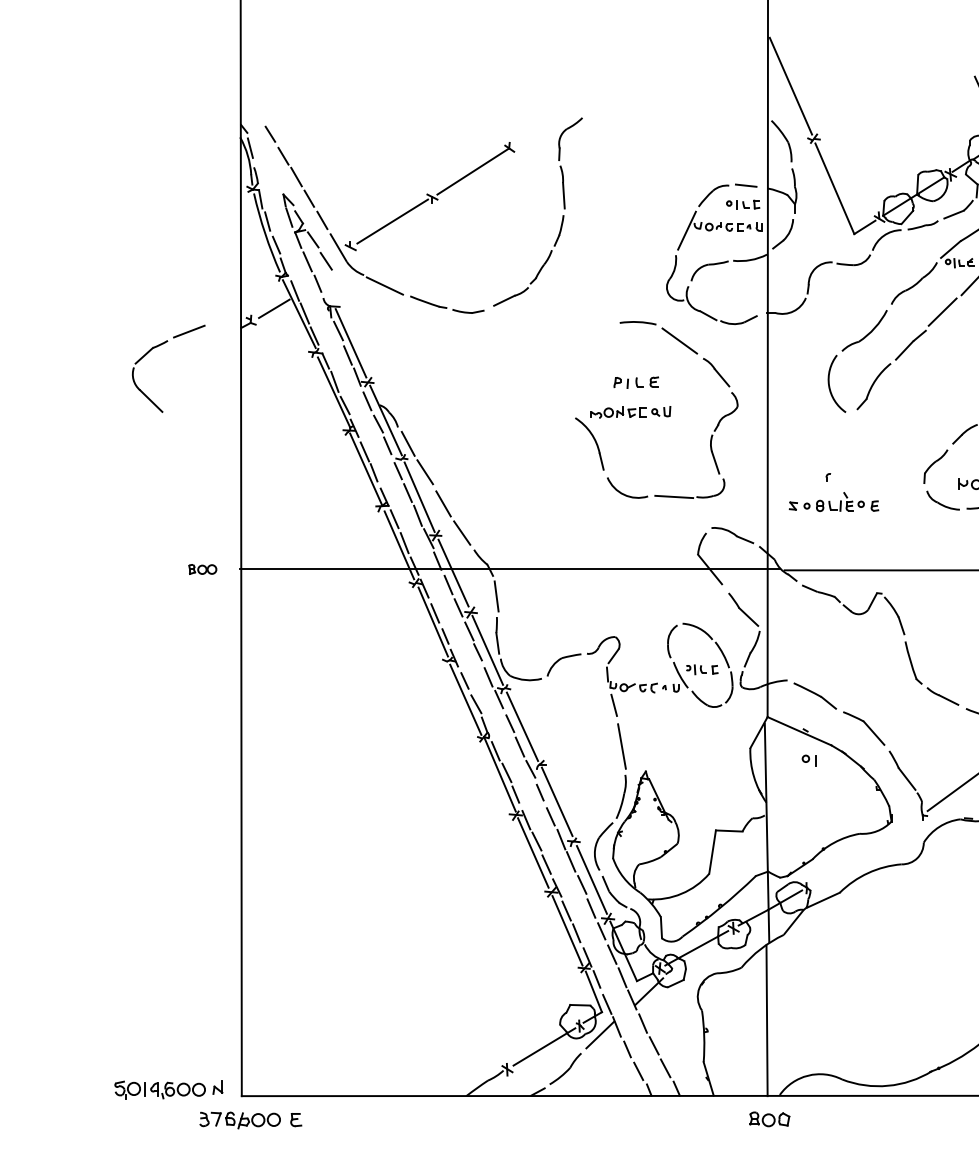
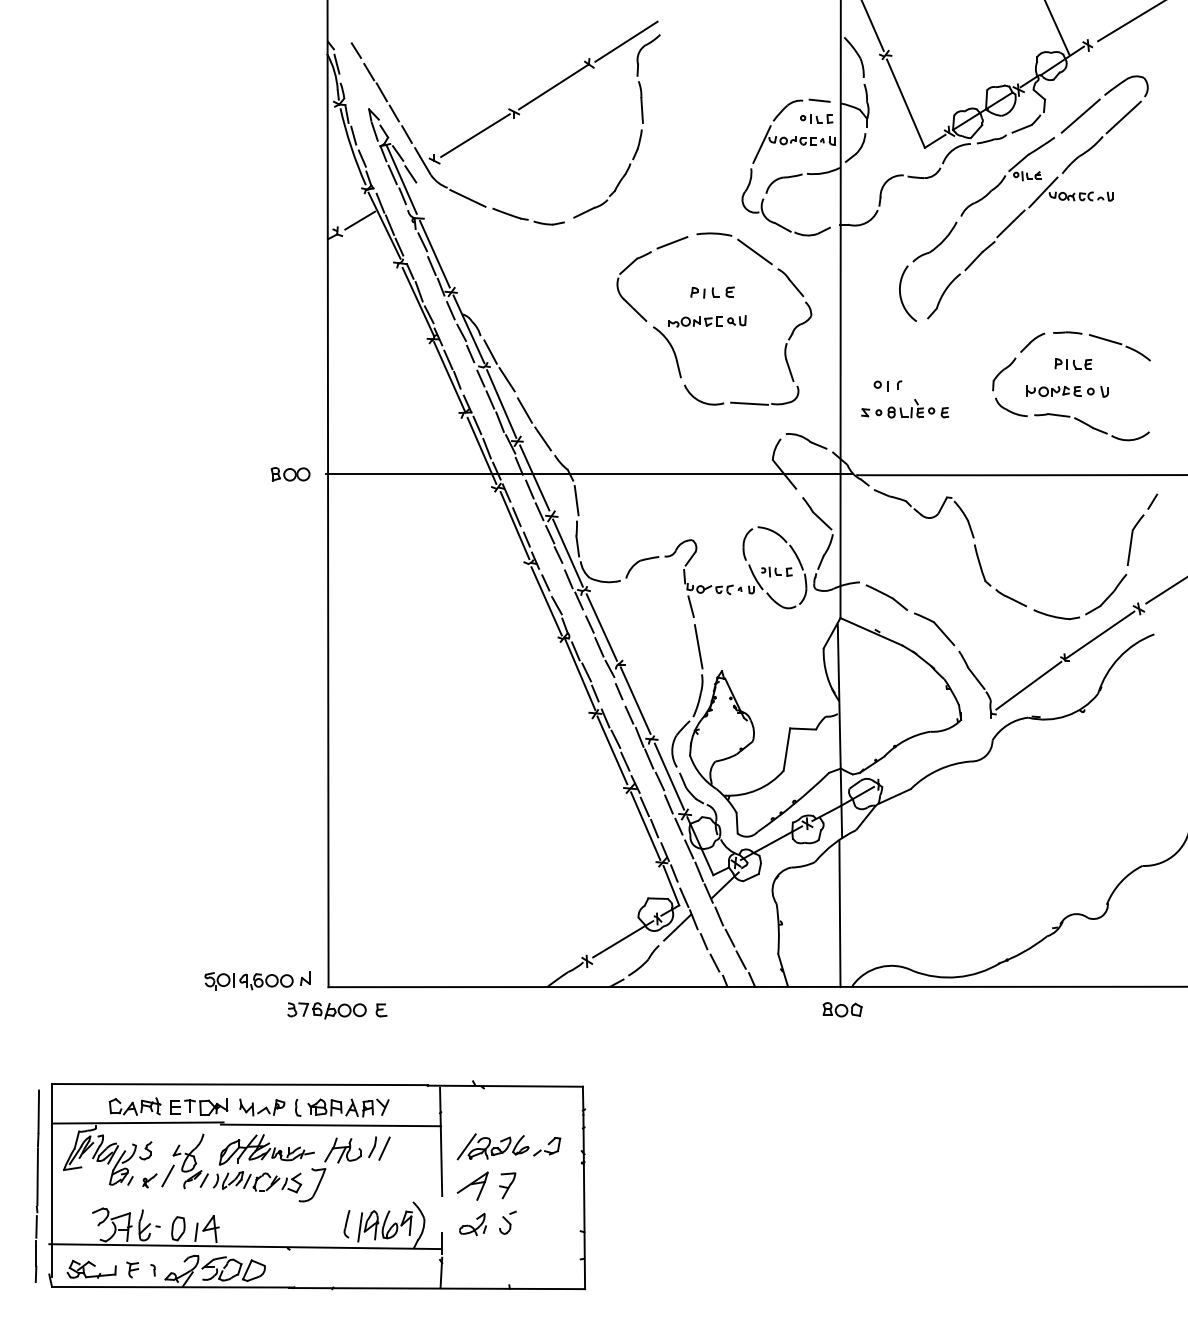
line: (547, 124) -> (626, 41), added
line: (316, 266) -> (401, 179), added
part: (158, 346) -> (642, 257), moved
part: (202, 569) -> (290, 474), size x1.43
part: (808, 759) -> (880, 385), moved

